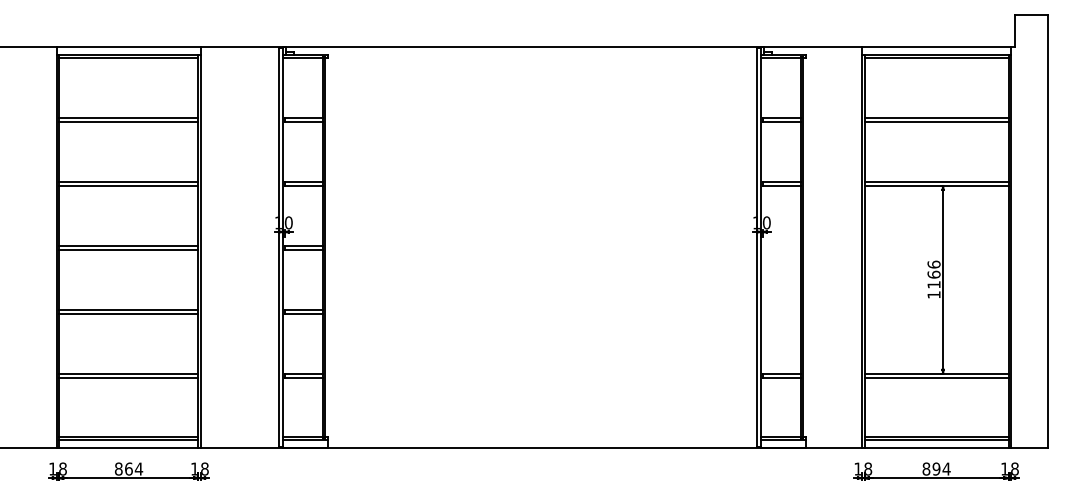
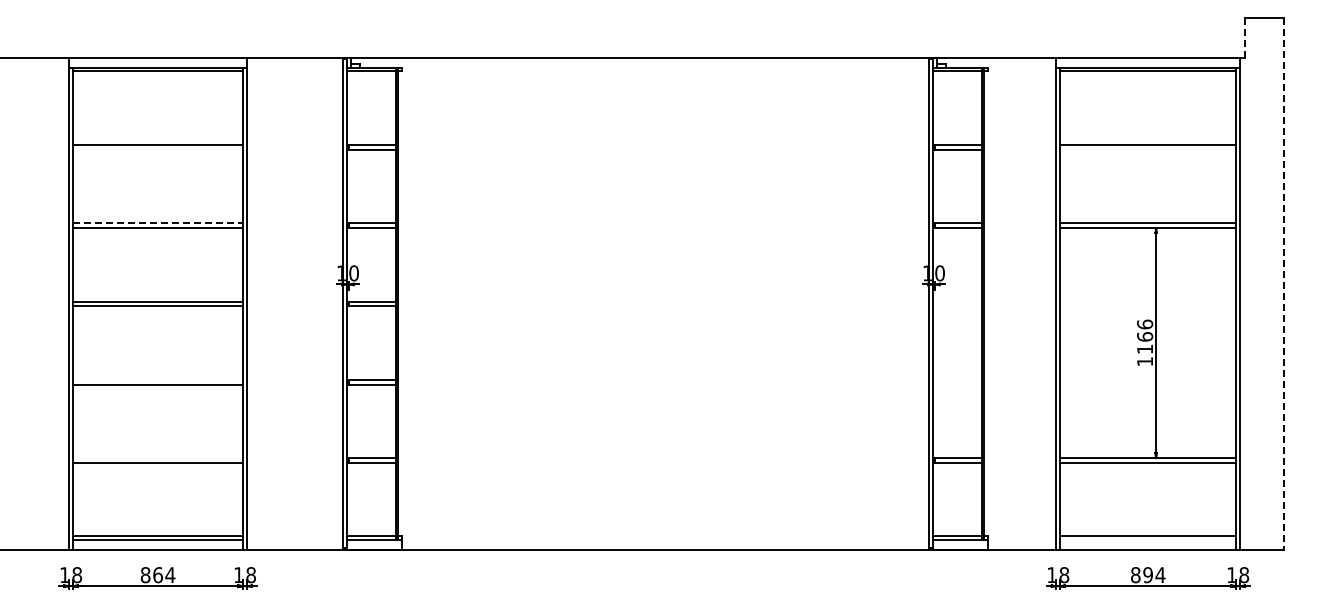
line: (1015, 31) -> (1244, 38), solid -> dashed
line: (128, 121) -> (157, 149), removed
line: (936, 121) -> (1148, 149), removed
line: (129, 182) -> (158, 223), solid -> dashed
line: (1047, 232) -> (1284, 284), solid -> dashed
line: (128, 309) -> (157, 379), removed
line: (128, 373) -> (157, 458), removed
line: (936, 440) -> (1148, 539), removed

